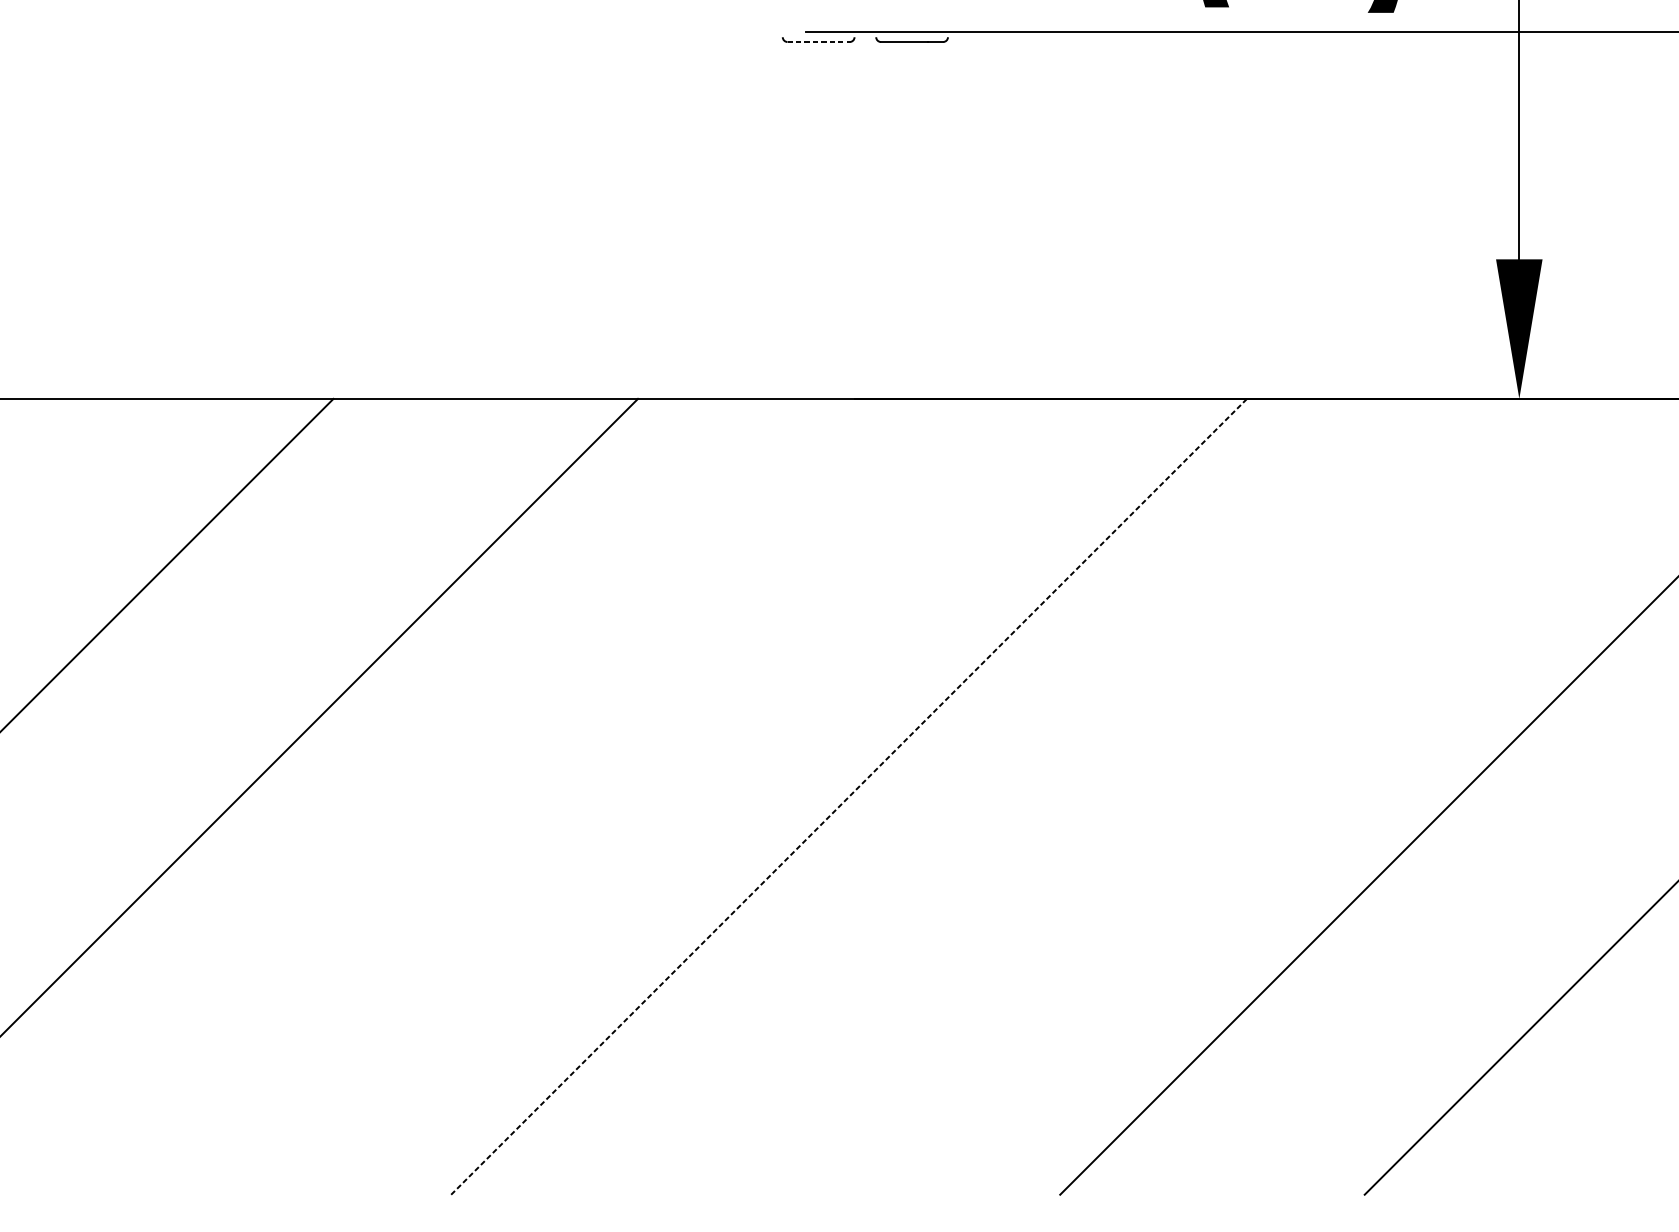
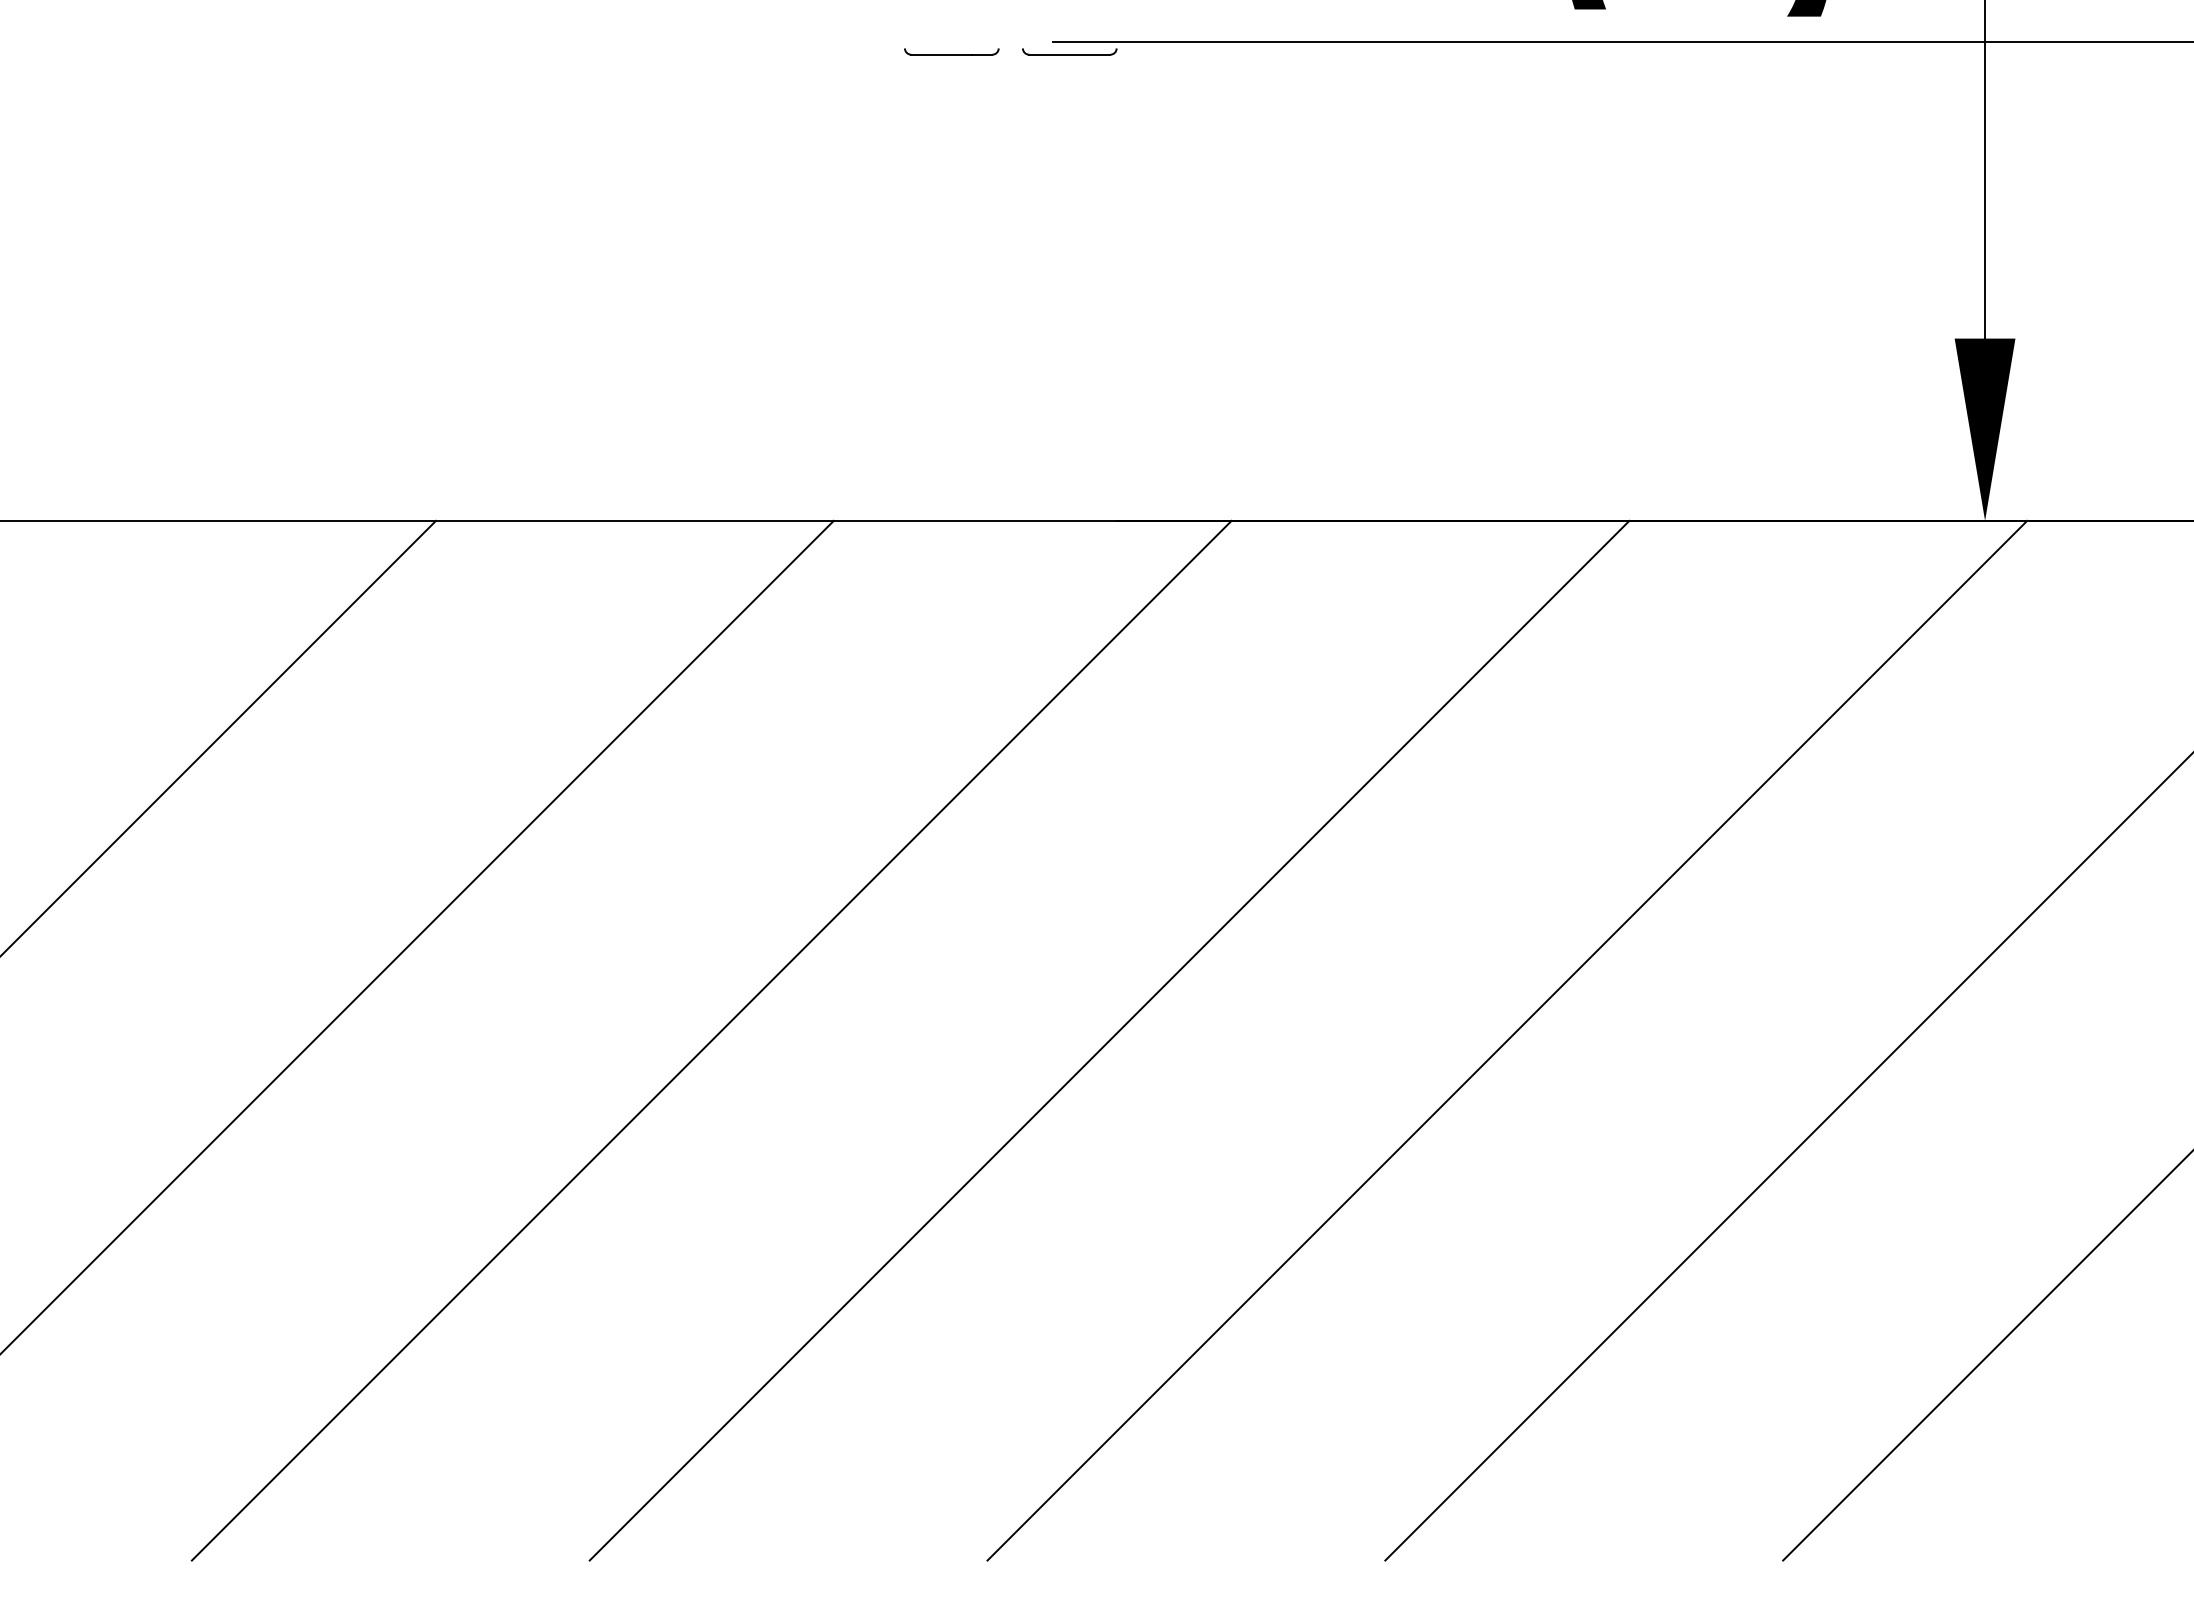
part: (911, 39) -> (951, 51), moved
line: (818, 41) -> (1069, 54), dashed -> solid
line: (544, 796) -> (711, 1040), added
line: (849, 796) -> (1109, 1040), dashed -> solid
line: (1153, 796) -> (1507, 1040), added

